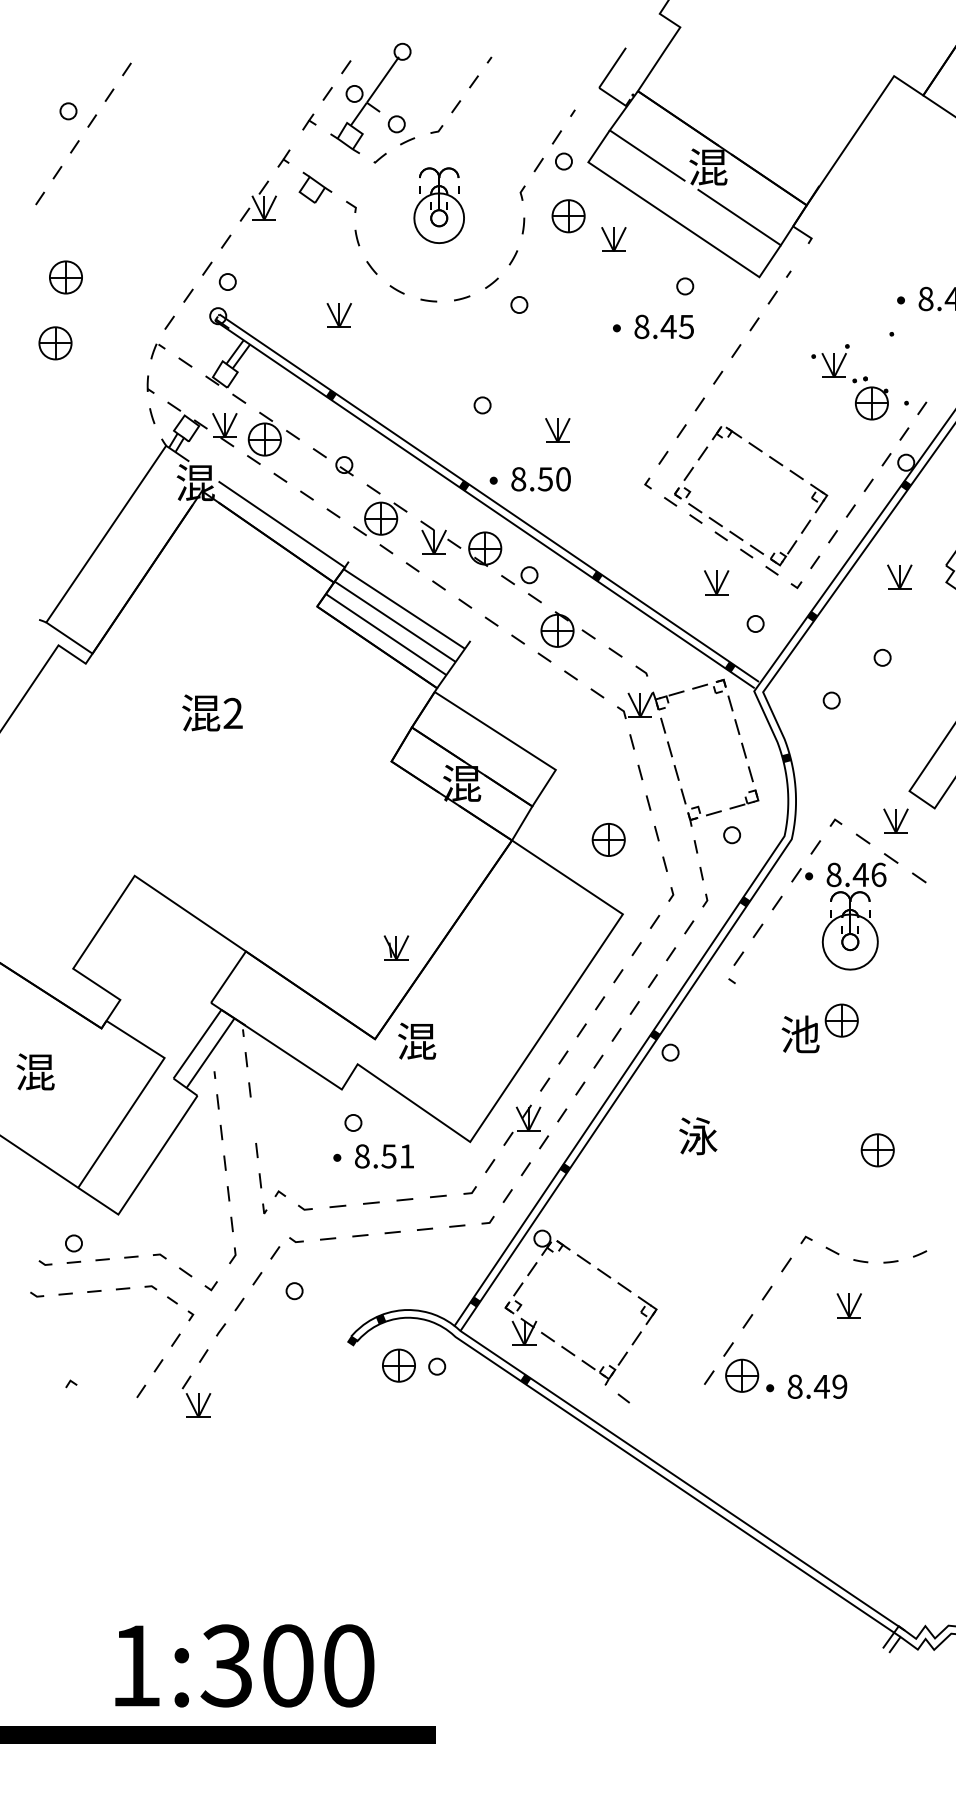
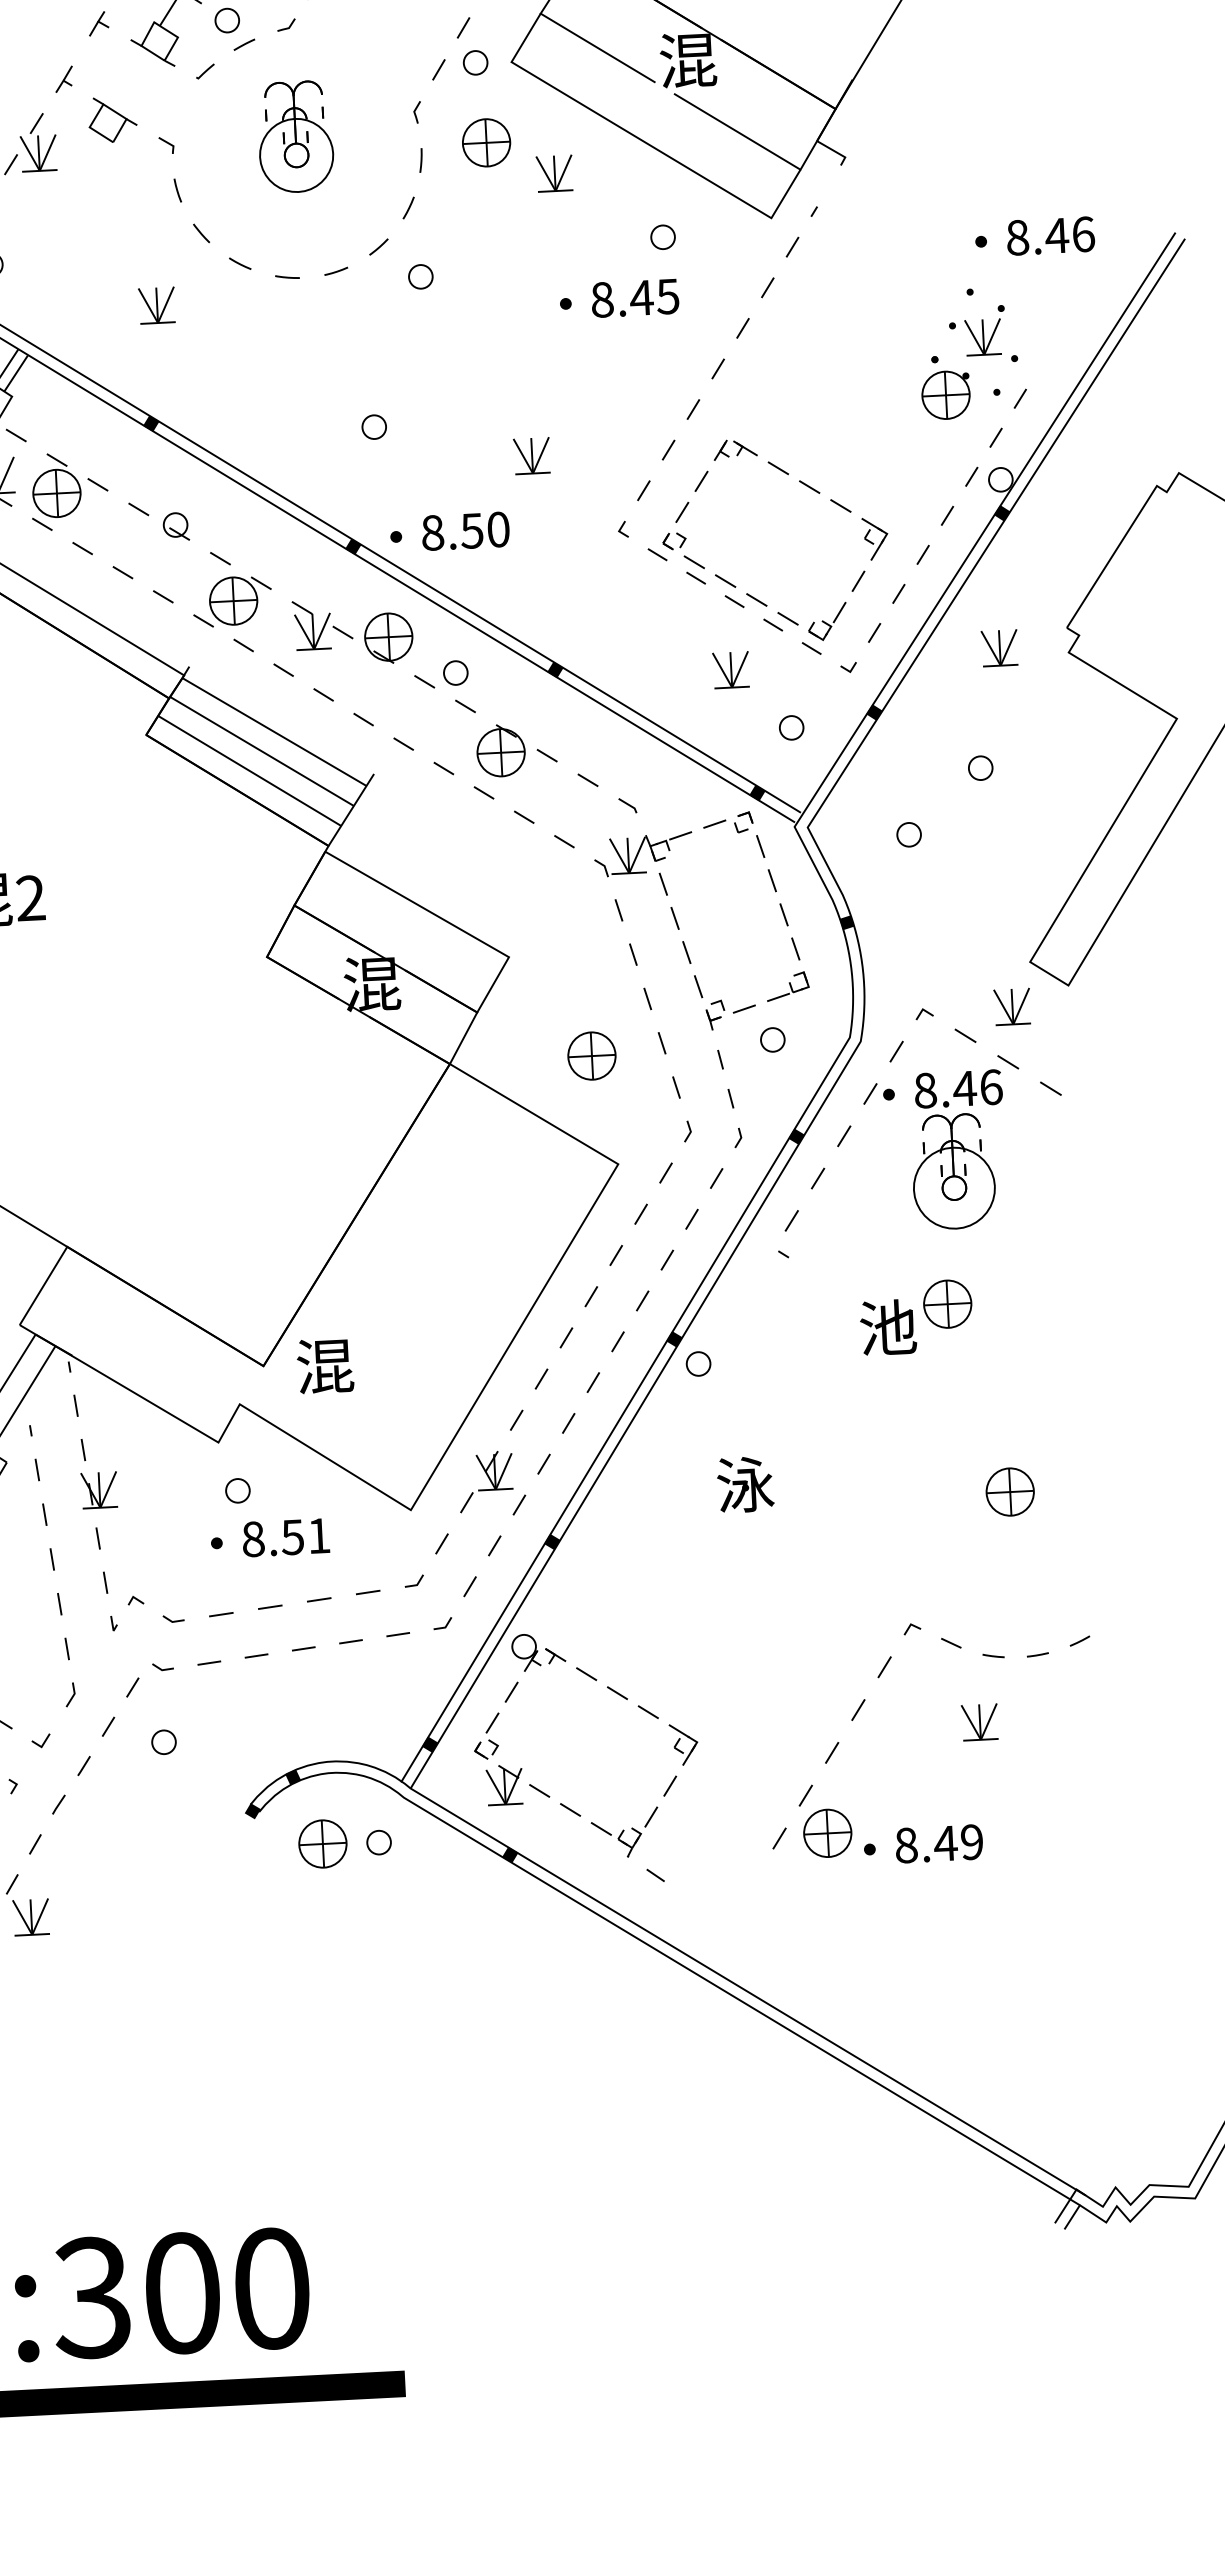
part: (833, 363) -> (982, 334), moved
part: (557, 430) -> (531, 456), moved
part: (396, 947) -> (99, 1489), moved

